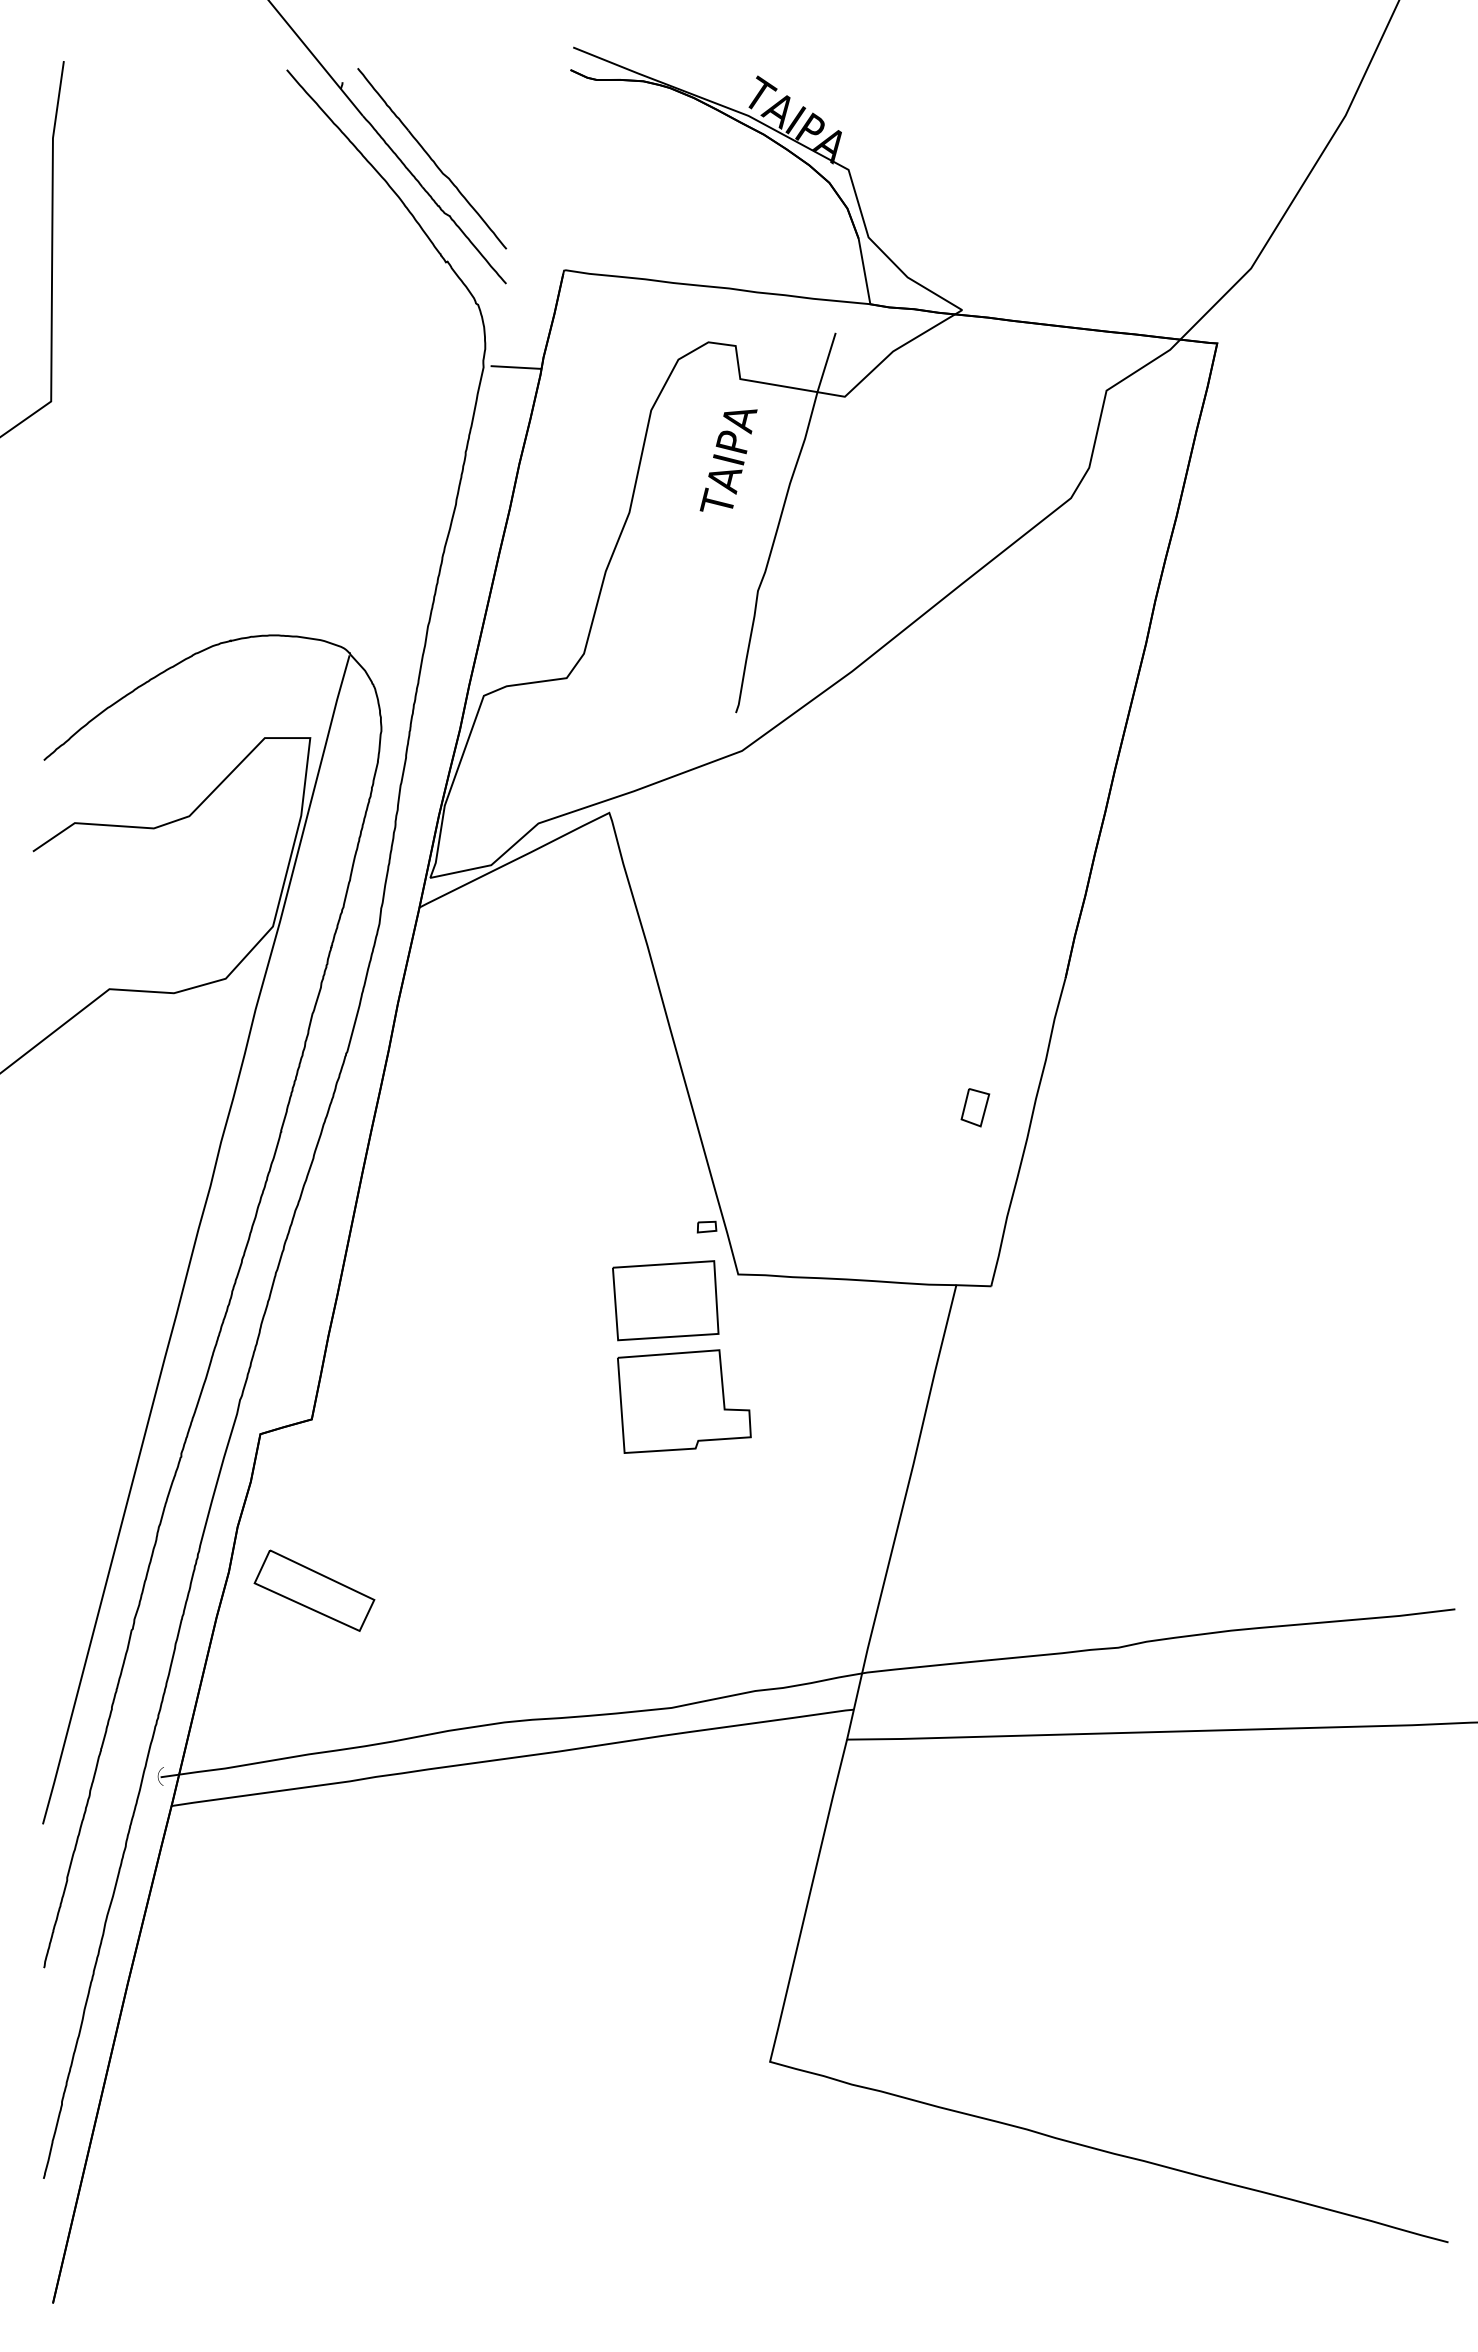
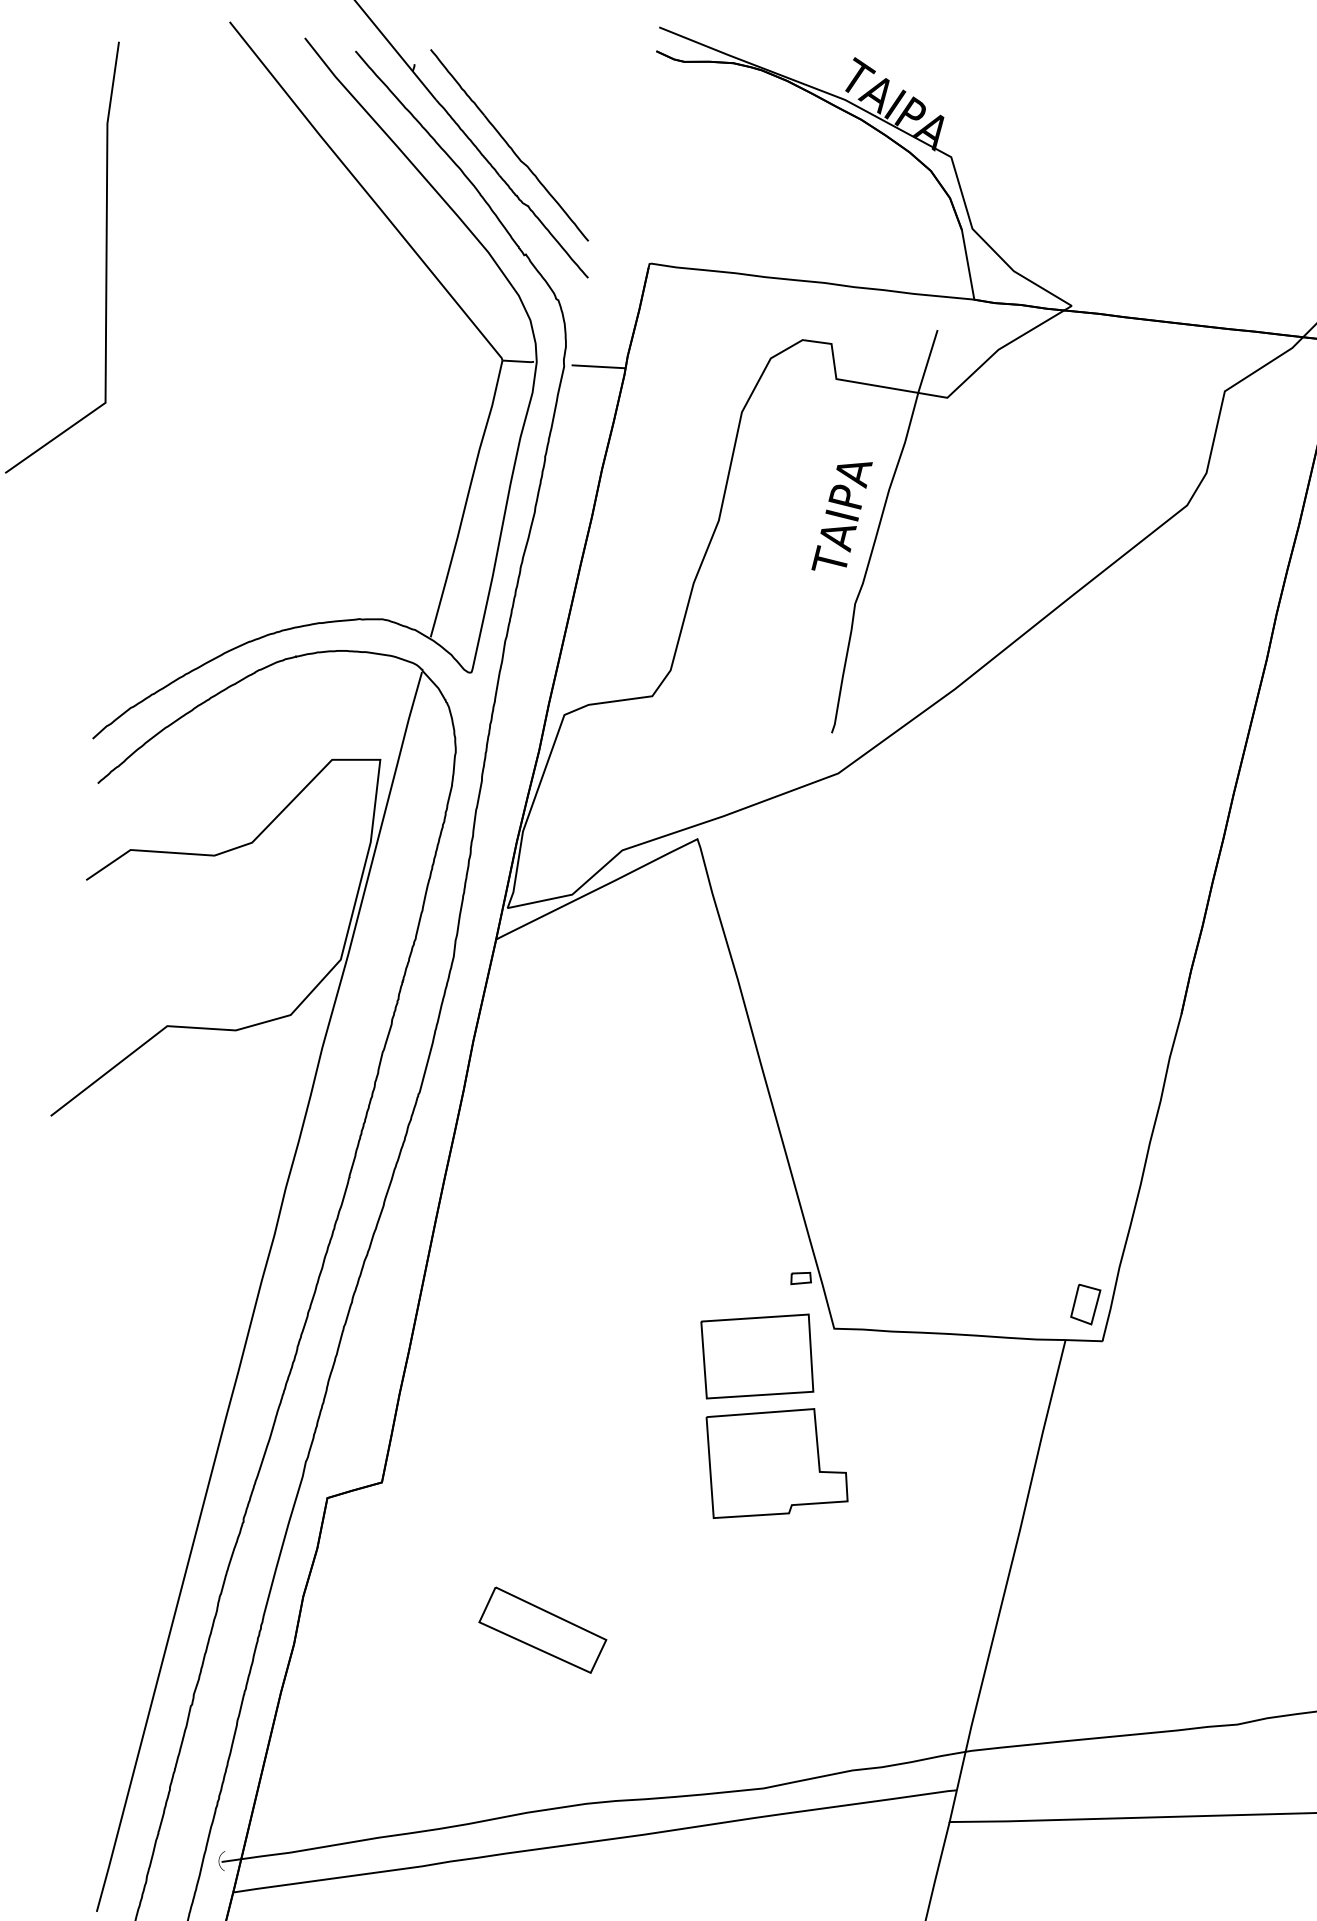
part: (360, 282) -> (433, 276), added
text: (728, 460) -> (841, 516), moved
part: (975, 1107) -> (1085, 1304), moved
part: (314, 1590) -> (542, 1629), moved

